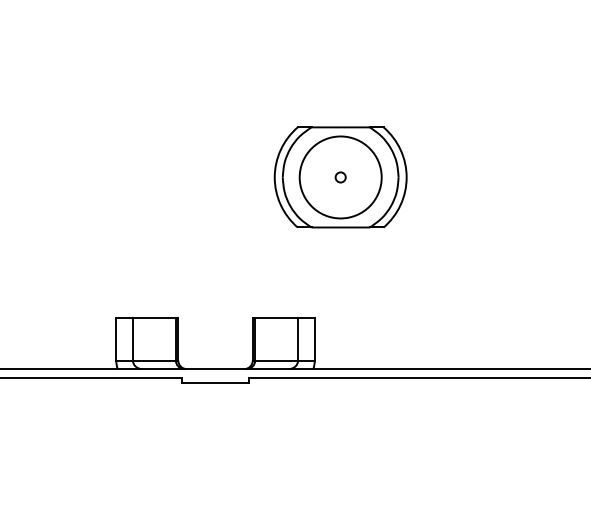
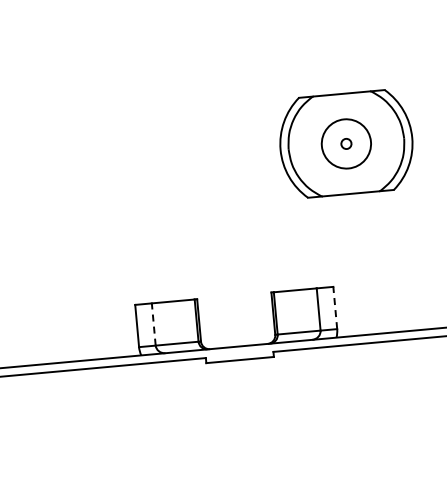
circle: (340, 177) -> (346, 143), size x0.6
line: (132, 338) -> (153, 323), solid -> dashed
line: (314, 338) -> (334, 307), solid -> dashed

